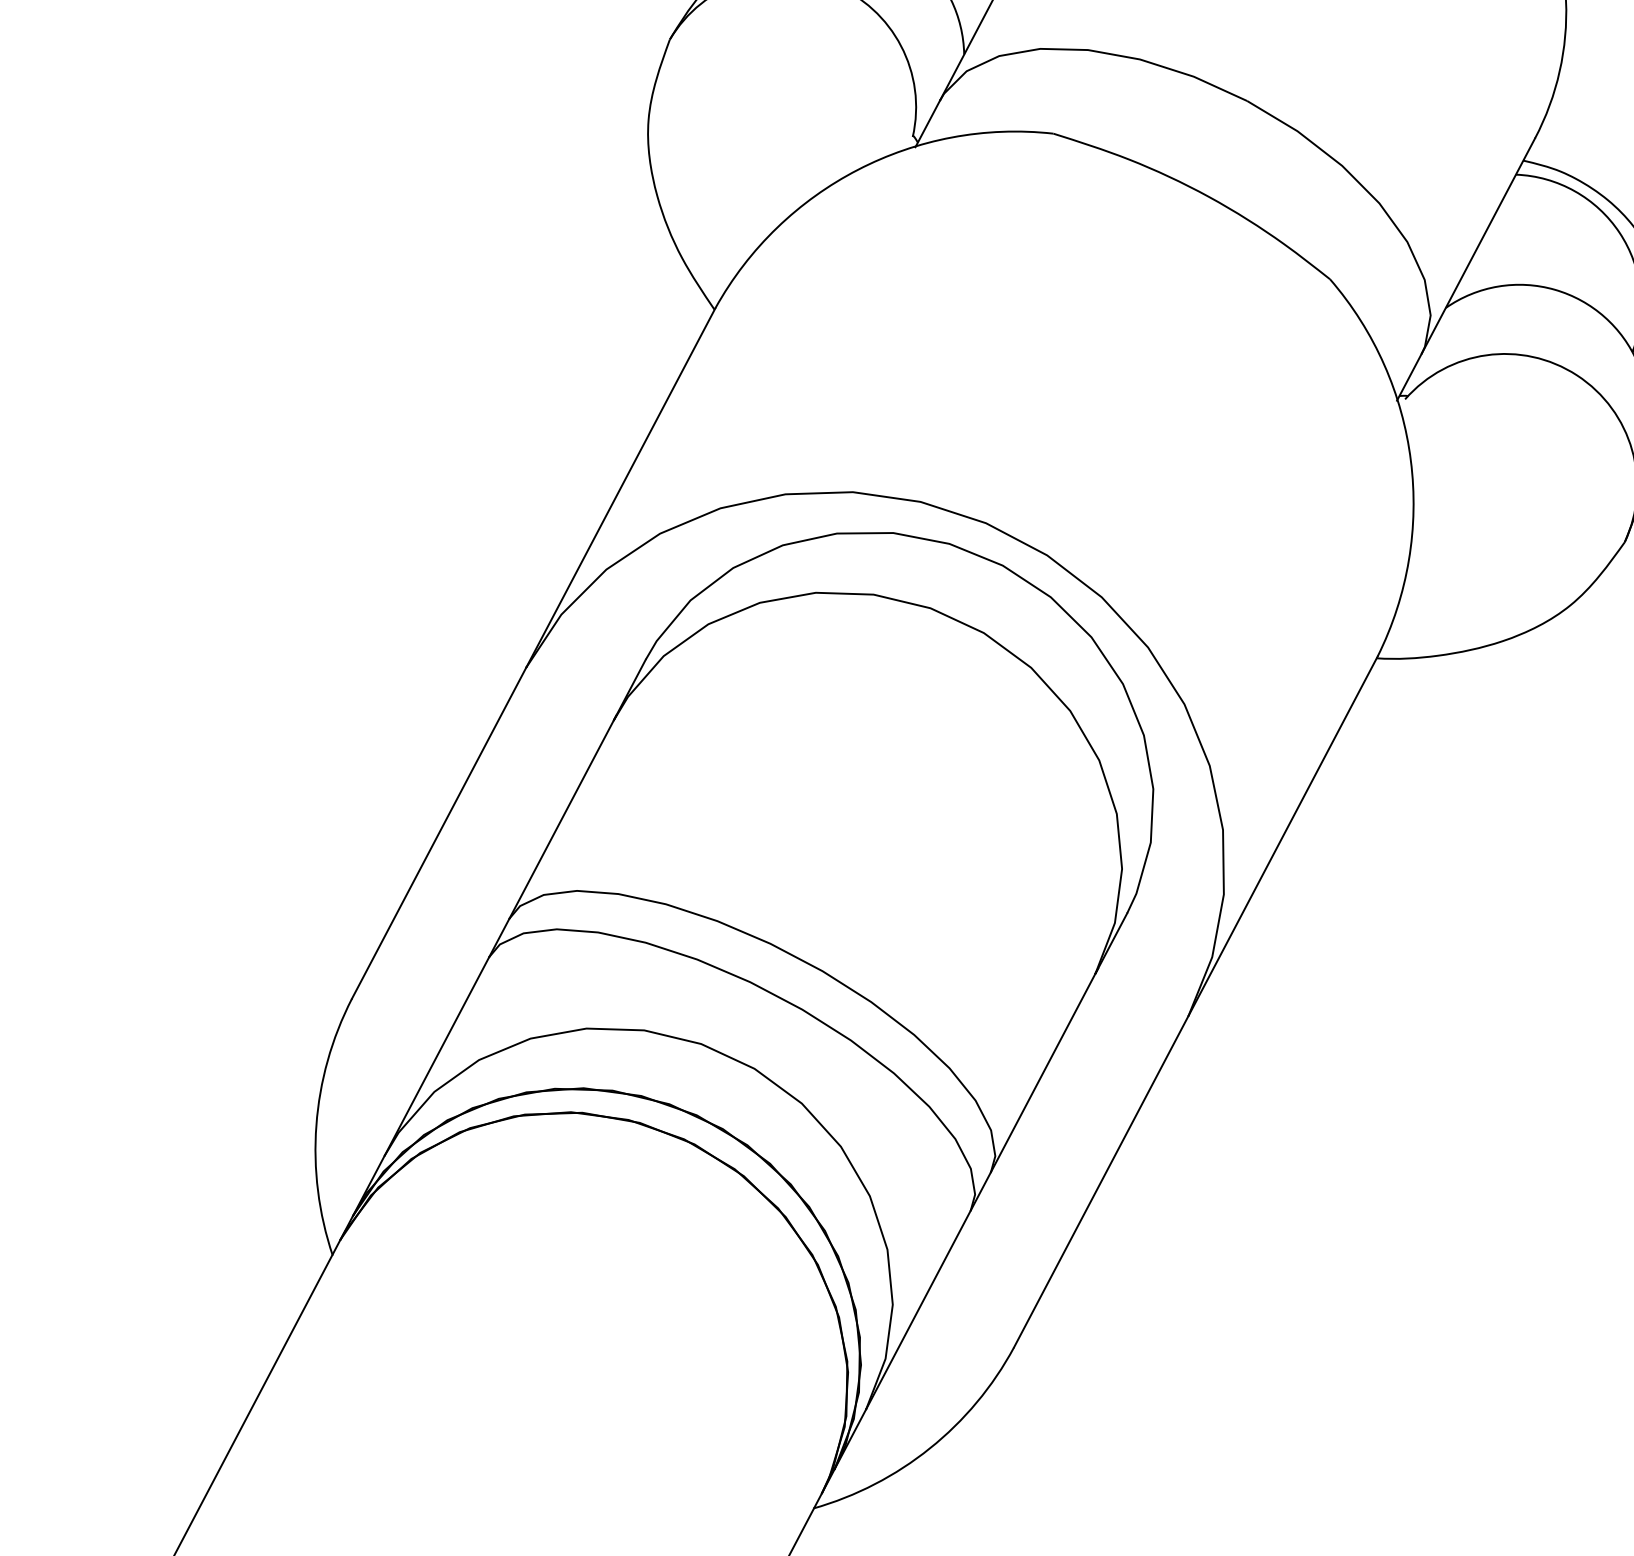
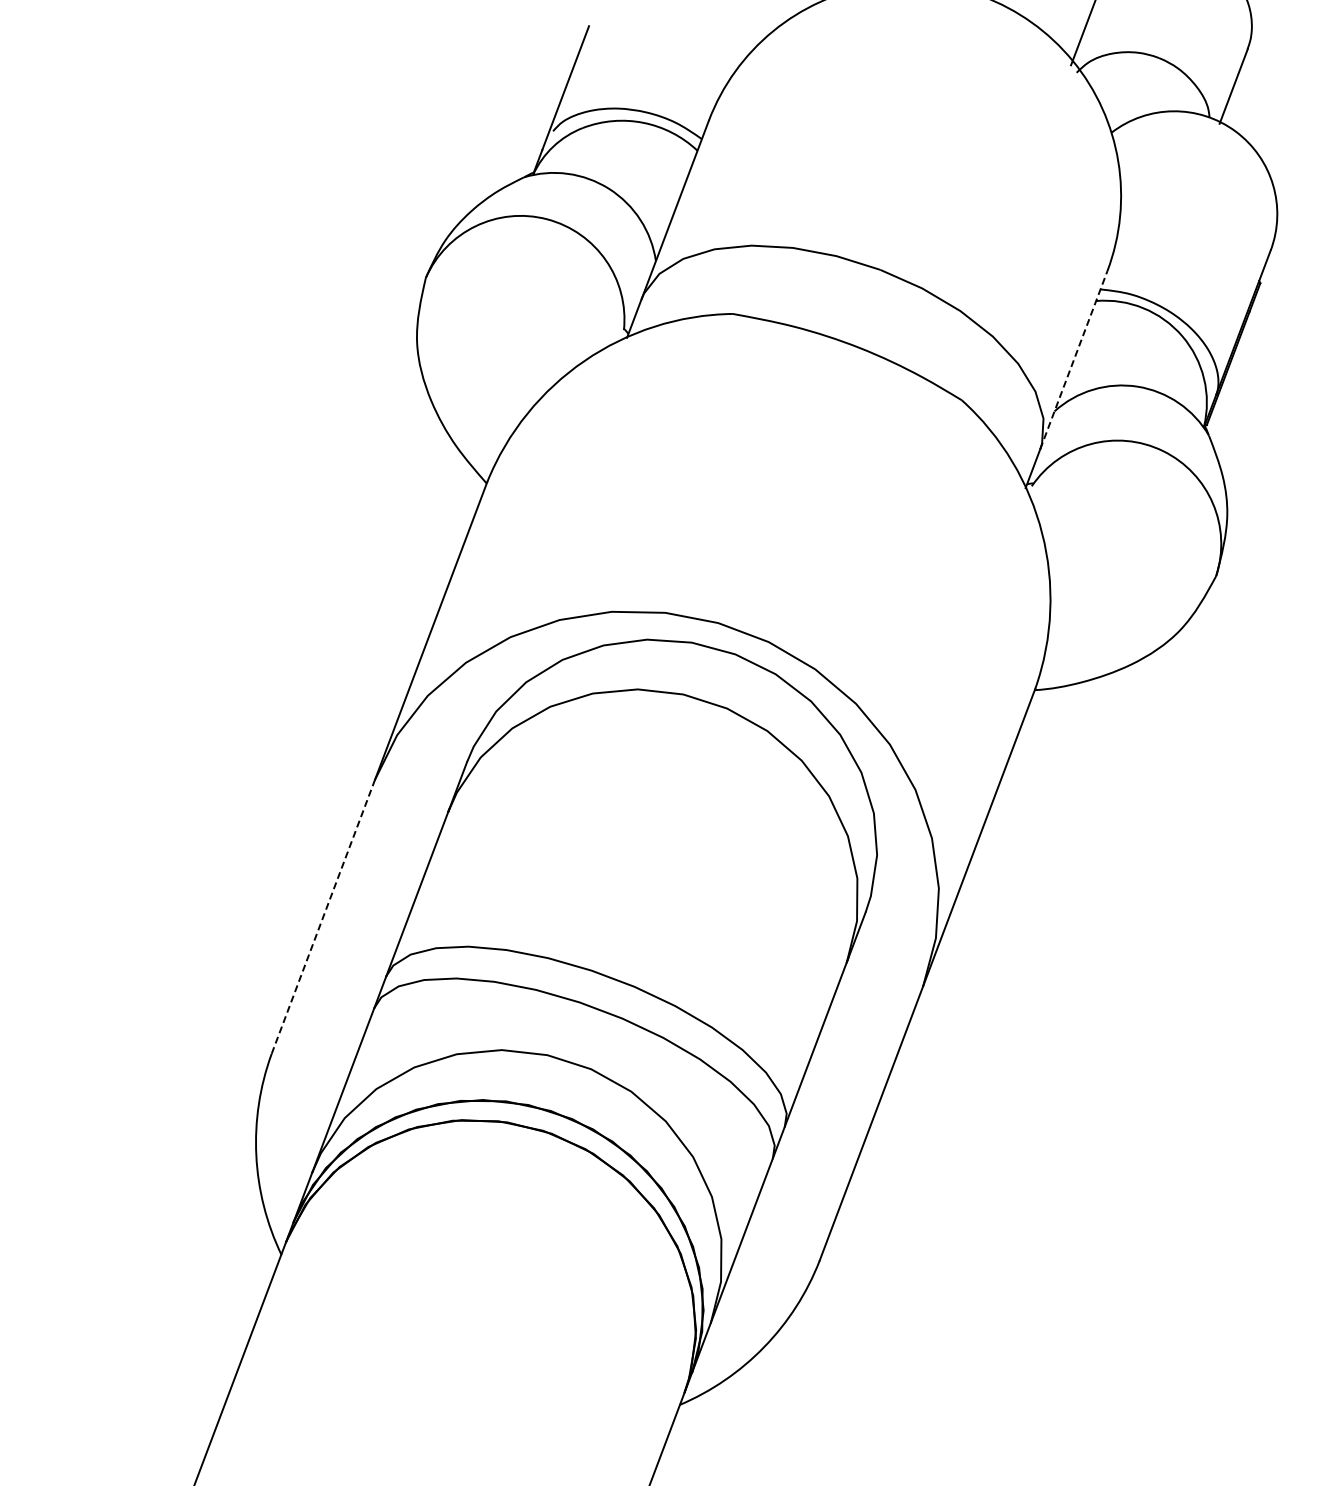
line: (1479, 245) -> (1074, 359), solid -> dashed
line: (439, 832) -> (323, 916), solid -> dashed

